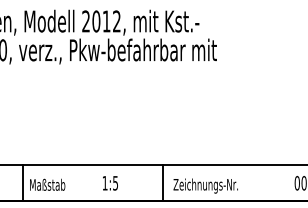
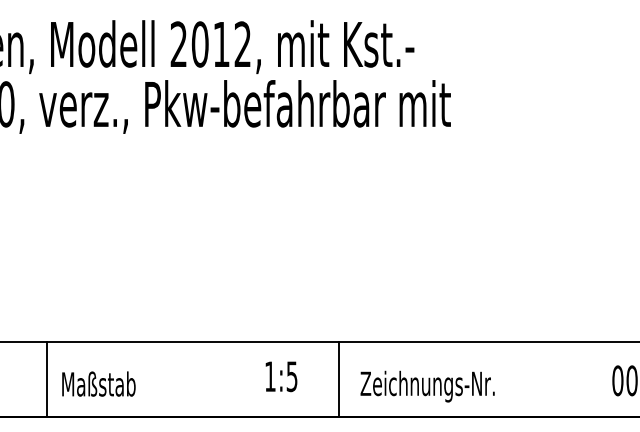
text: (110, 183) -> (281, 377), moved

